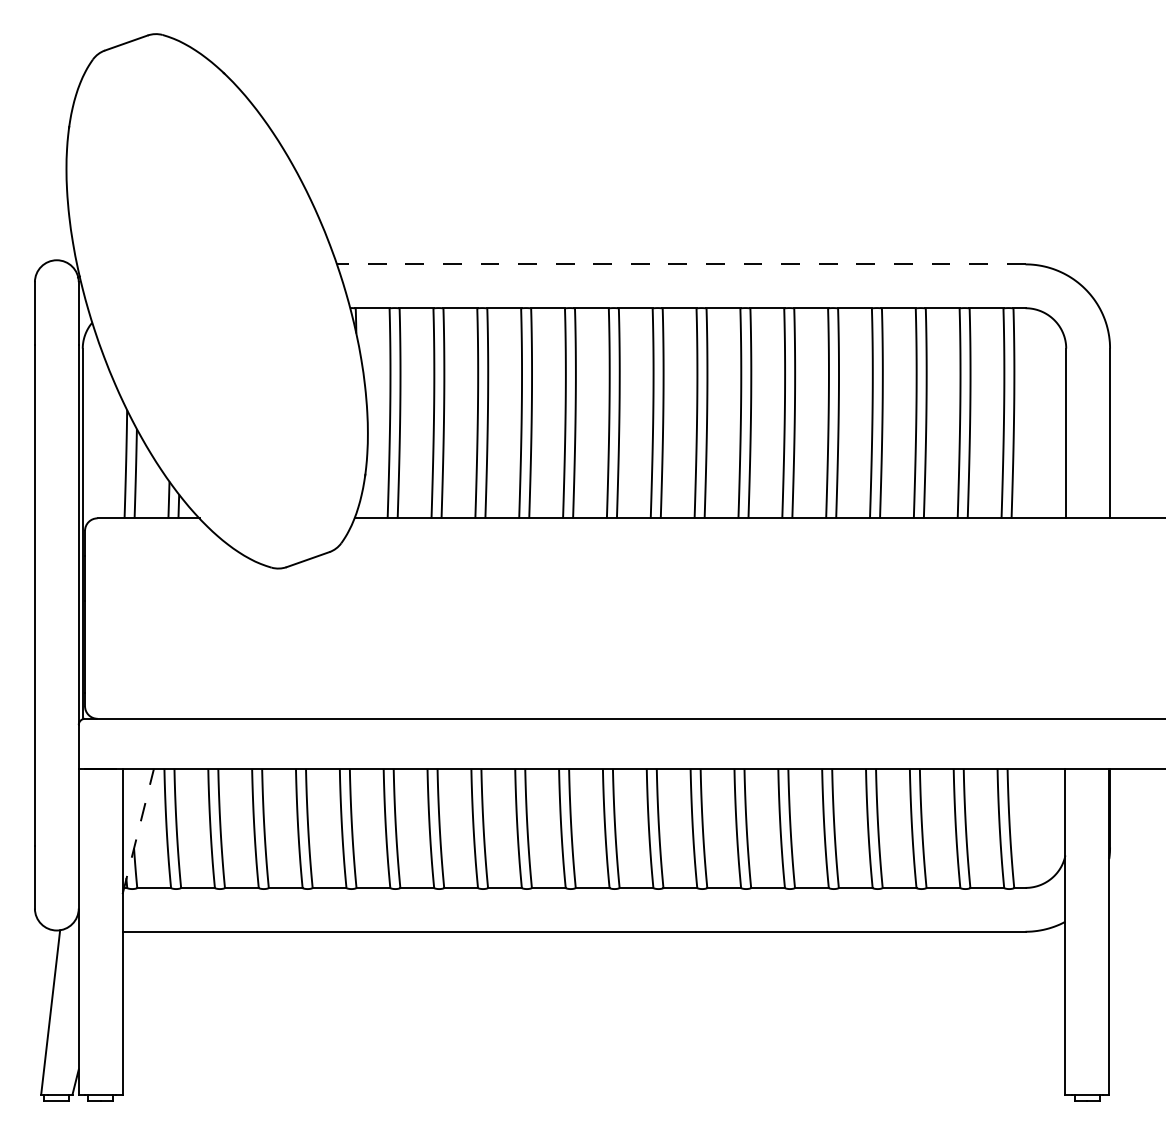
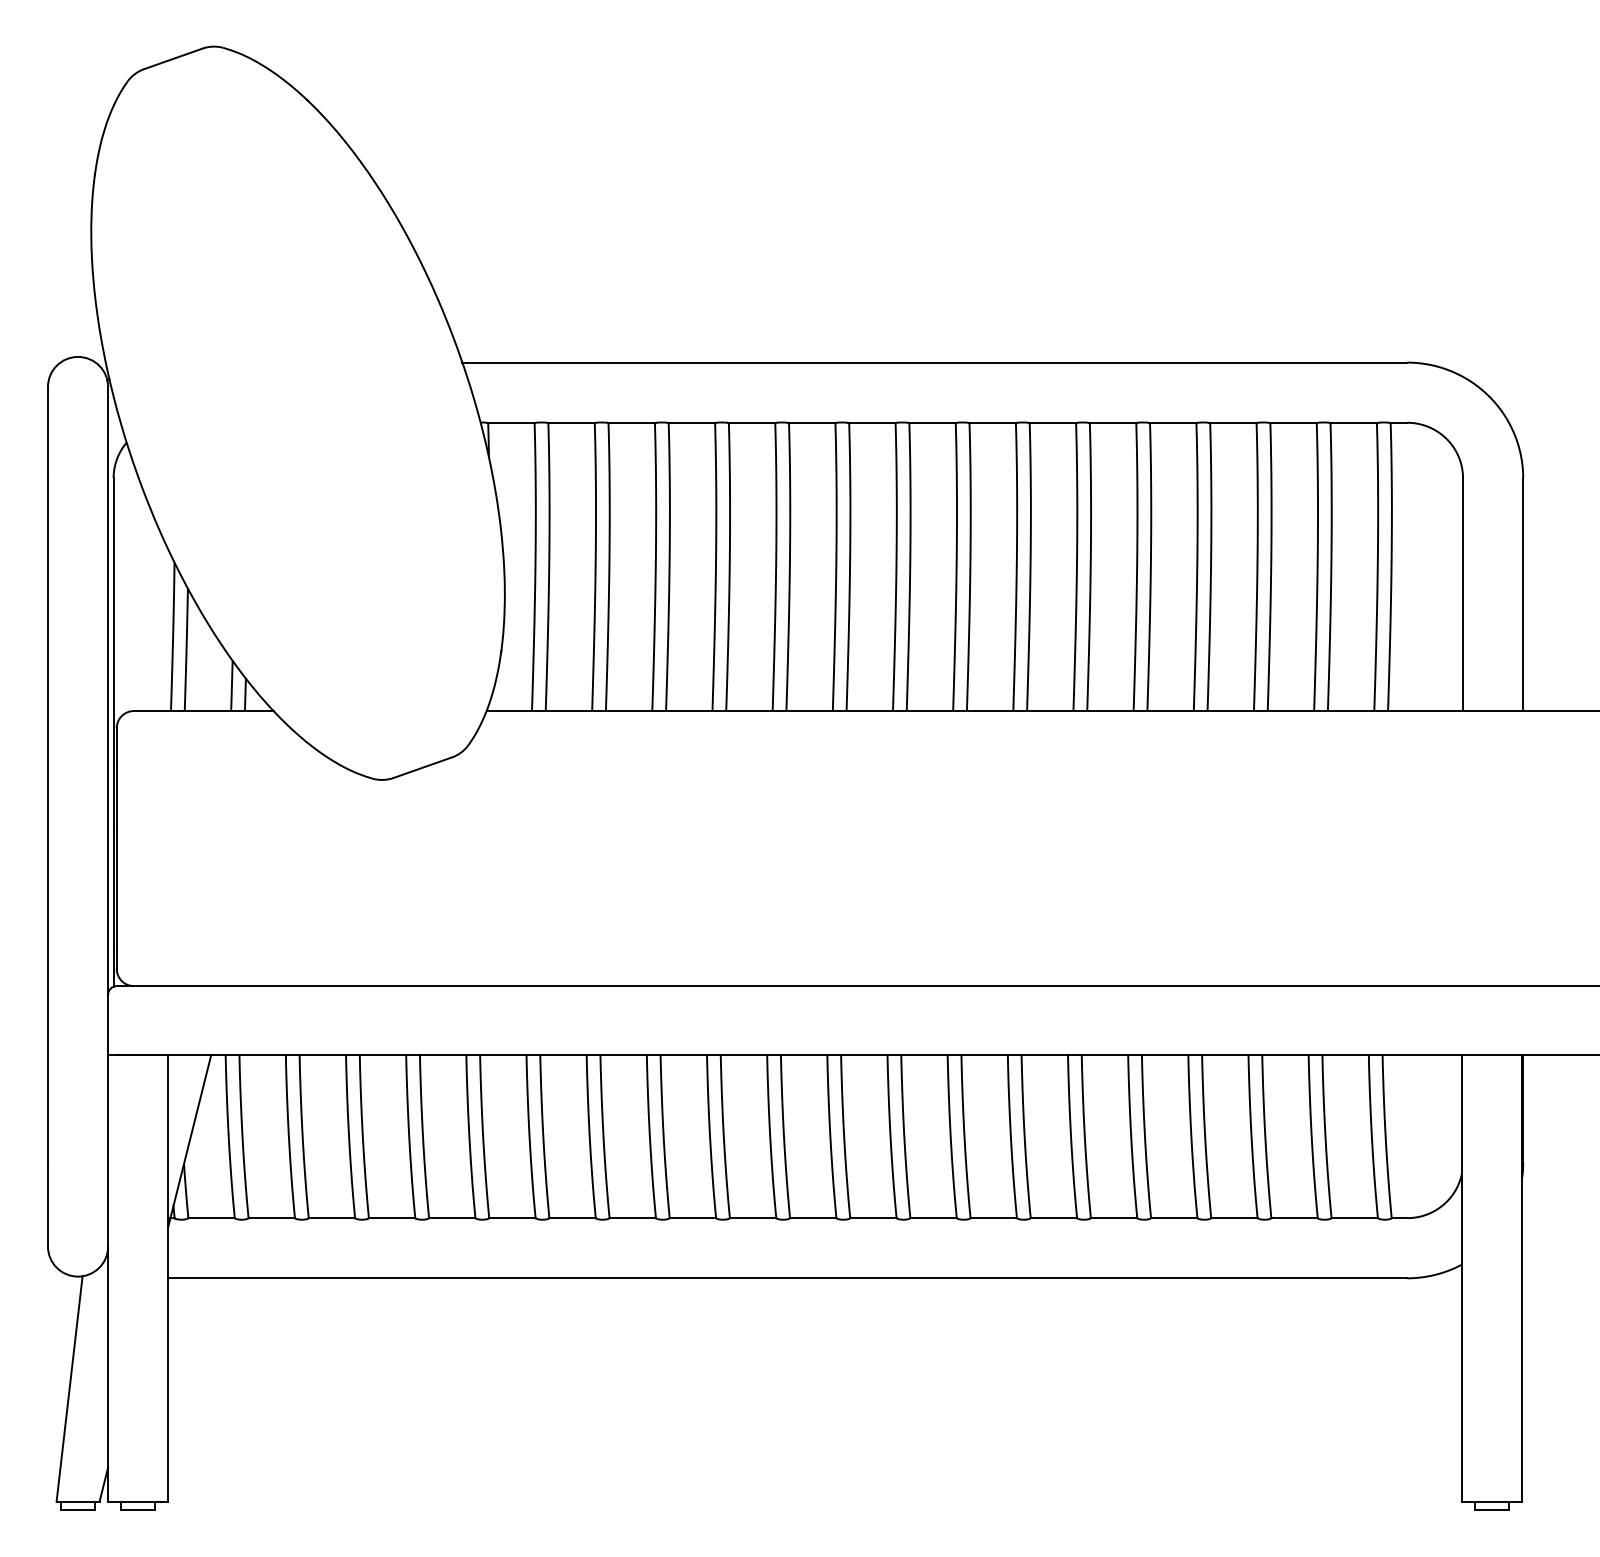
line: (681, 264) -> (934, 362), dashed -> solid
line: (138, 831) -> (189, 1140), dashed -> solid

